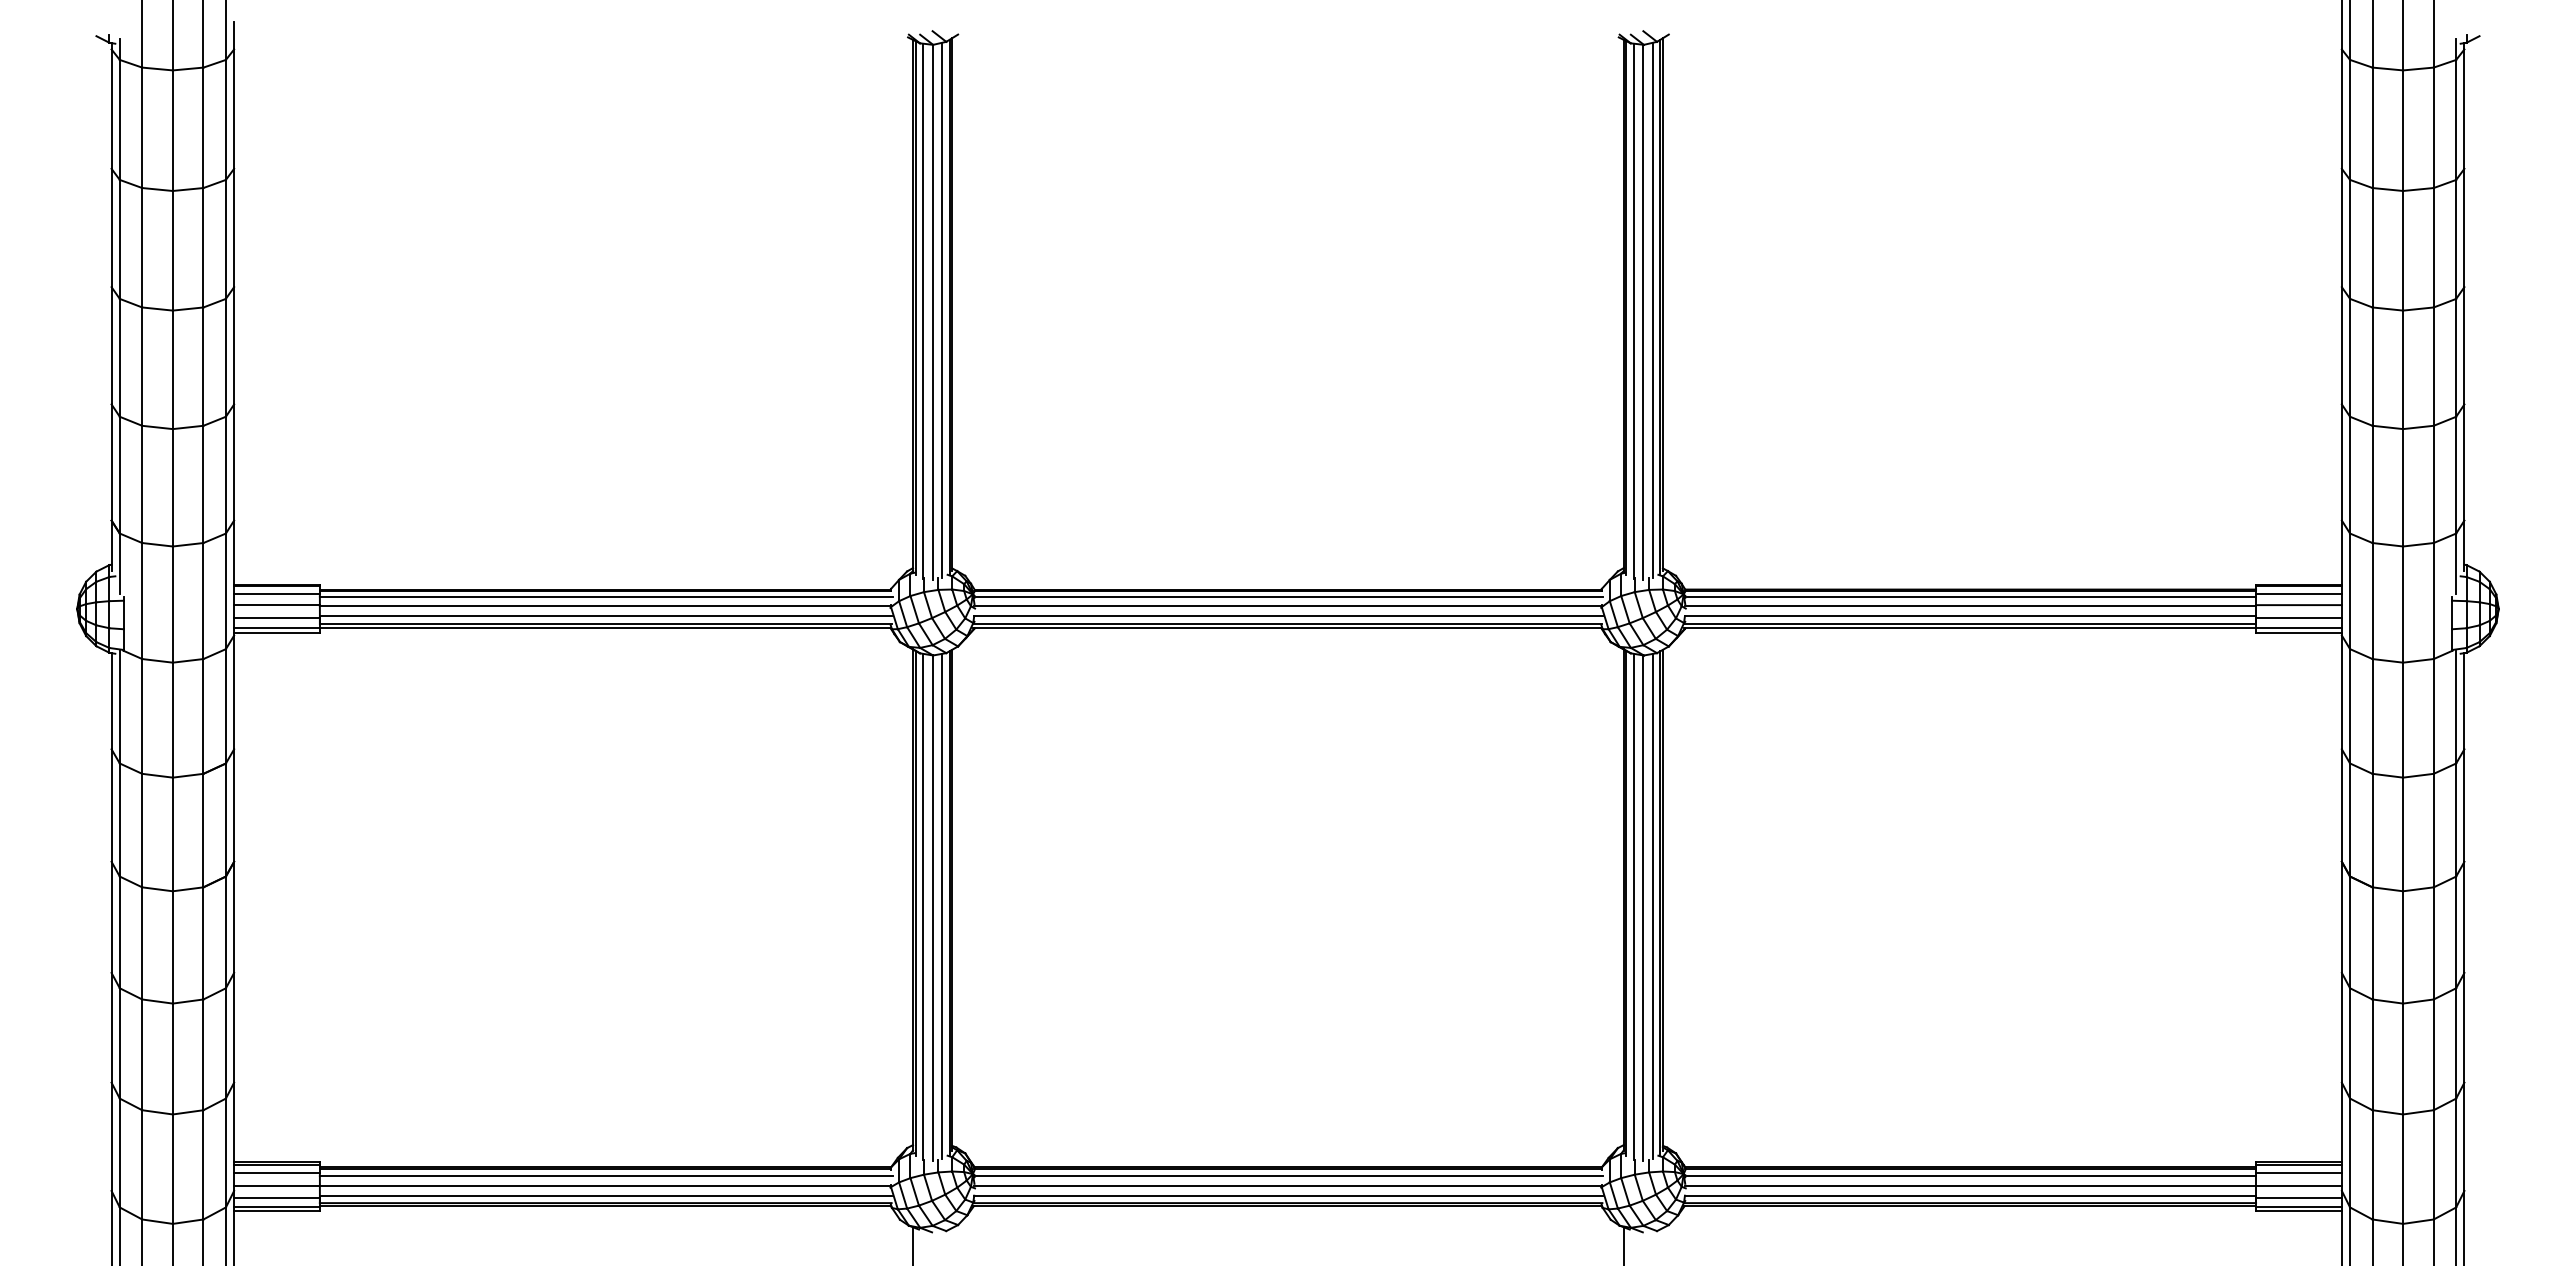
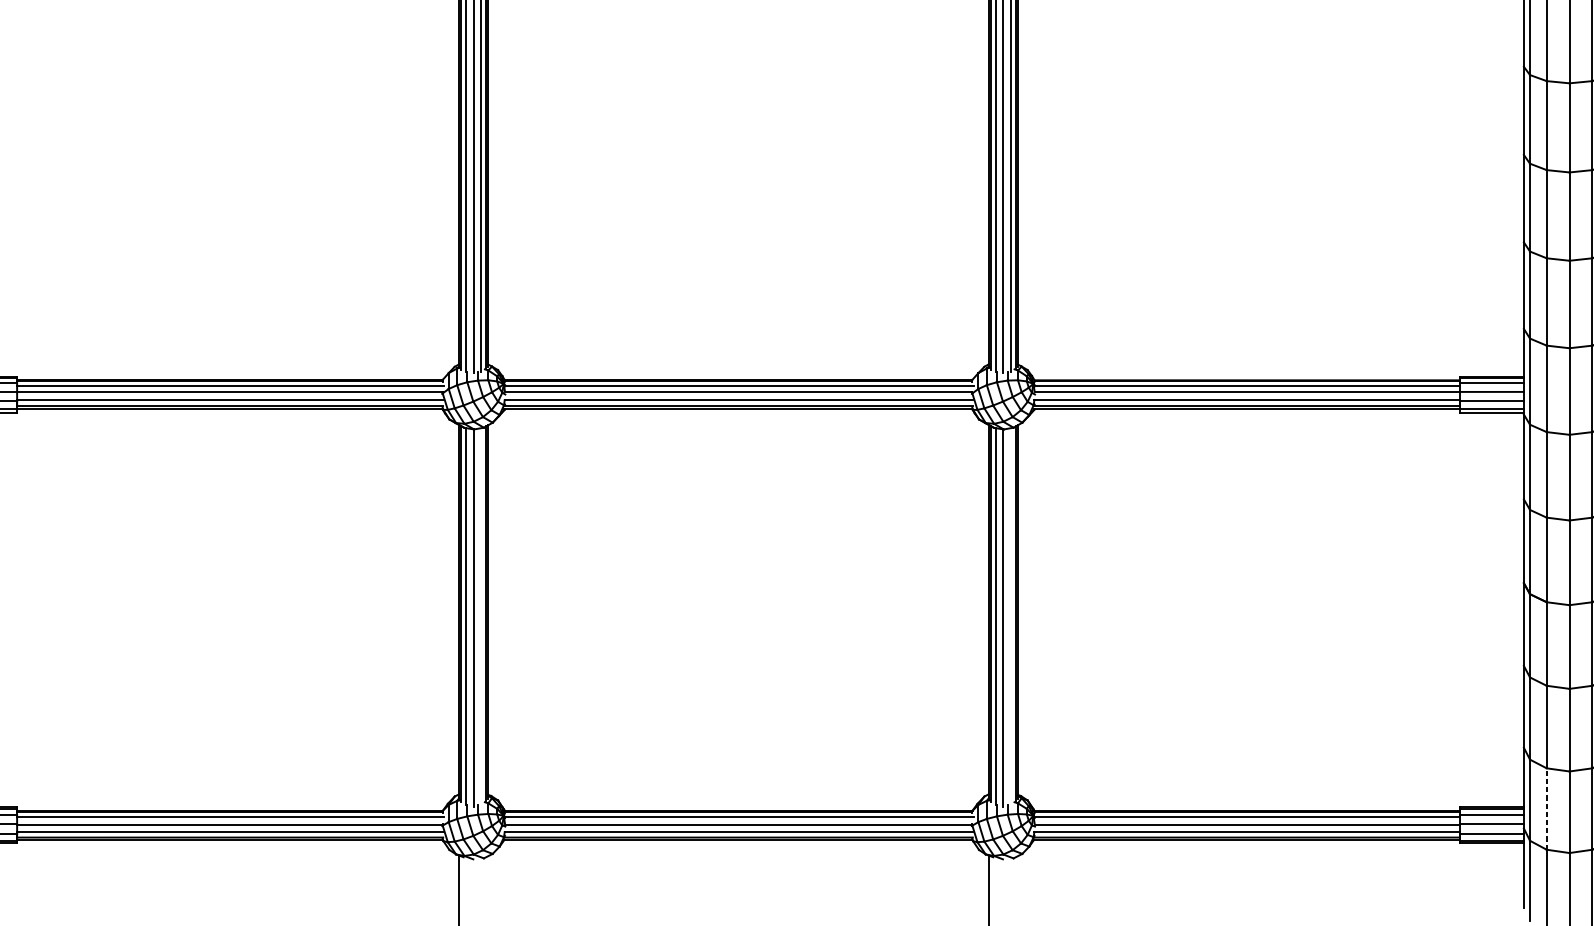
line: (942, 906) -> (481, 616), removed
line: (1653, 906) -> (1010, 616), removed
line: (2372, 1164) -> (1546, 808), solid -> dashed

